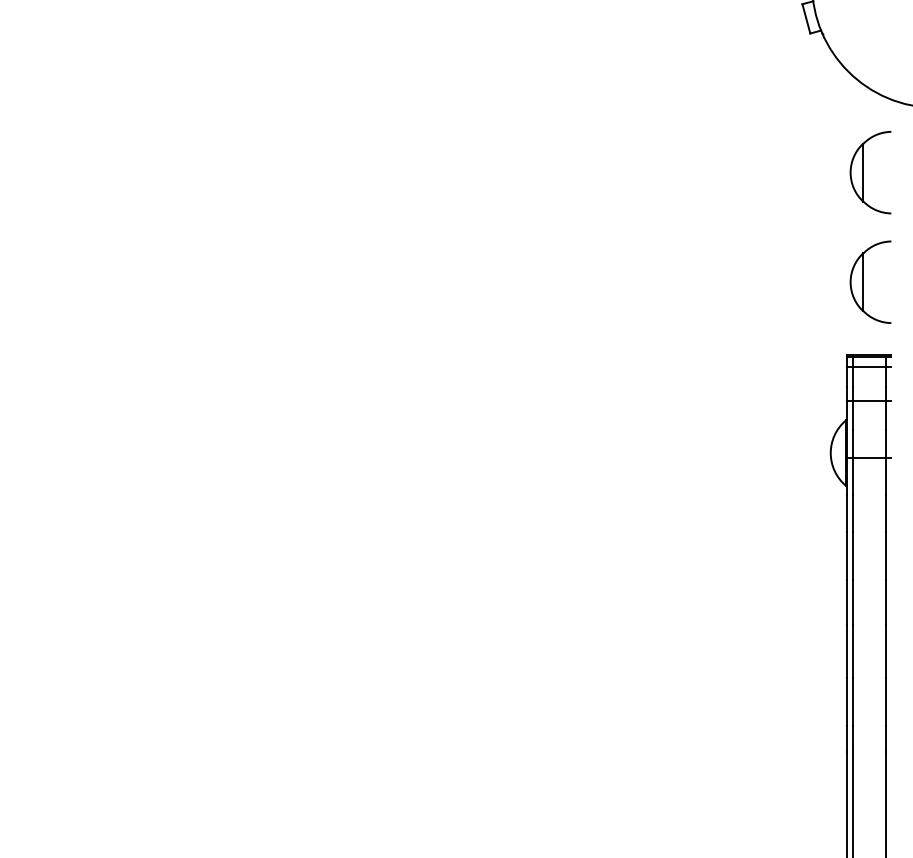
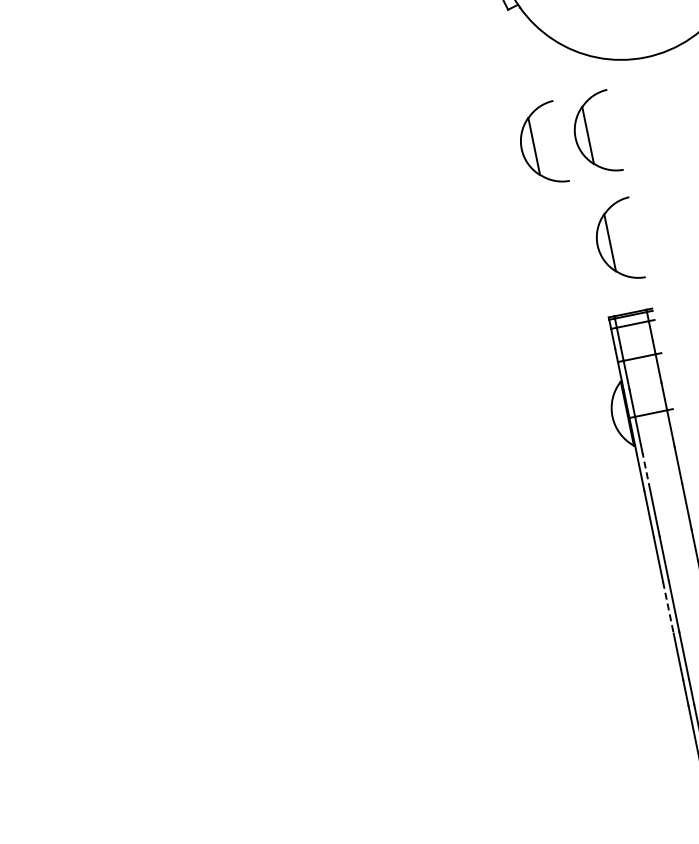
part: (808, 172) -> (534, 146), added
line: (852, 513) -> (645, 471), solid -> dashed
line: (847, 651) -> (668, 607), solid -> dashed

